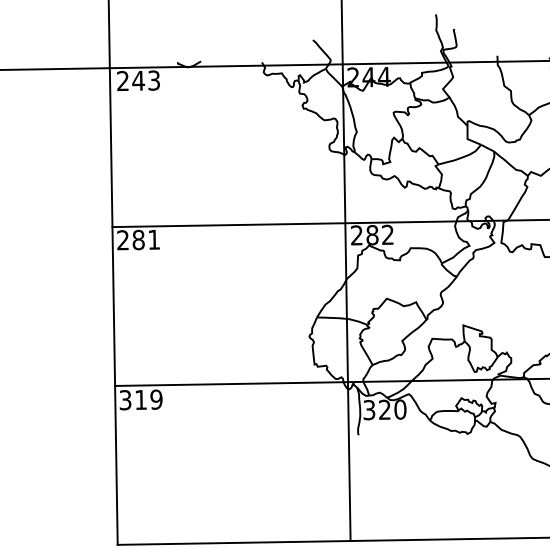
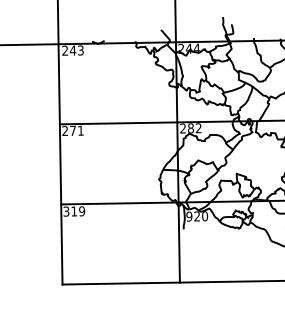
text: (139, 239) -> (73, 130), 281 -> 271
text: (369, 409) -> (189, 216), 320 -> 920

